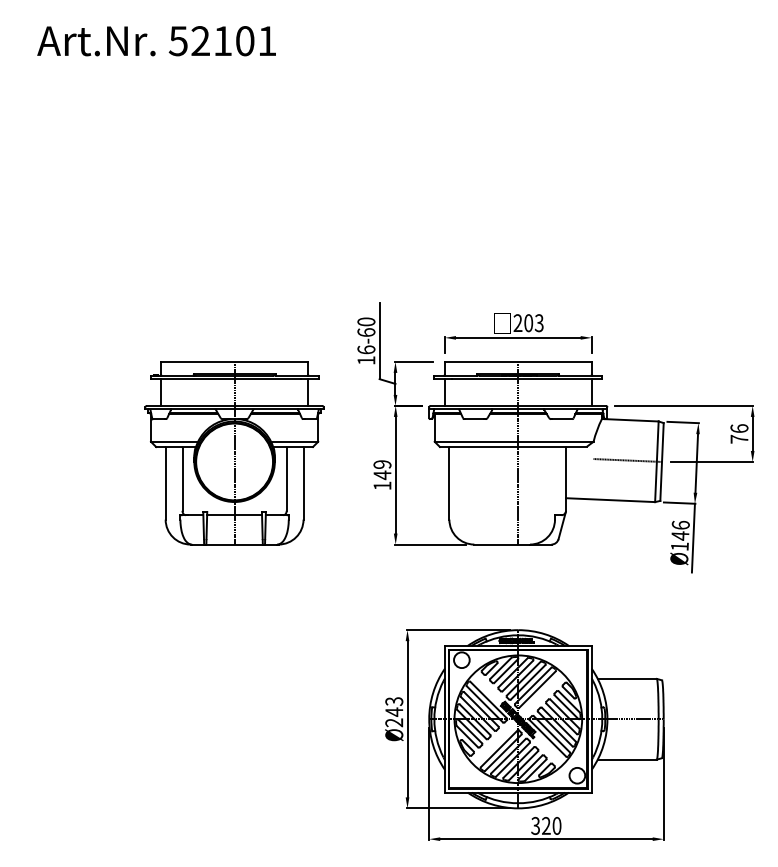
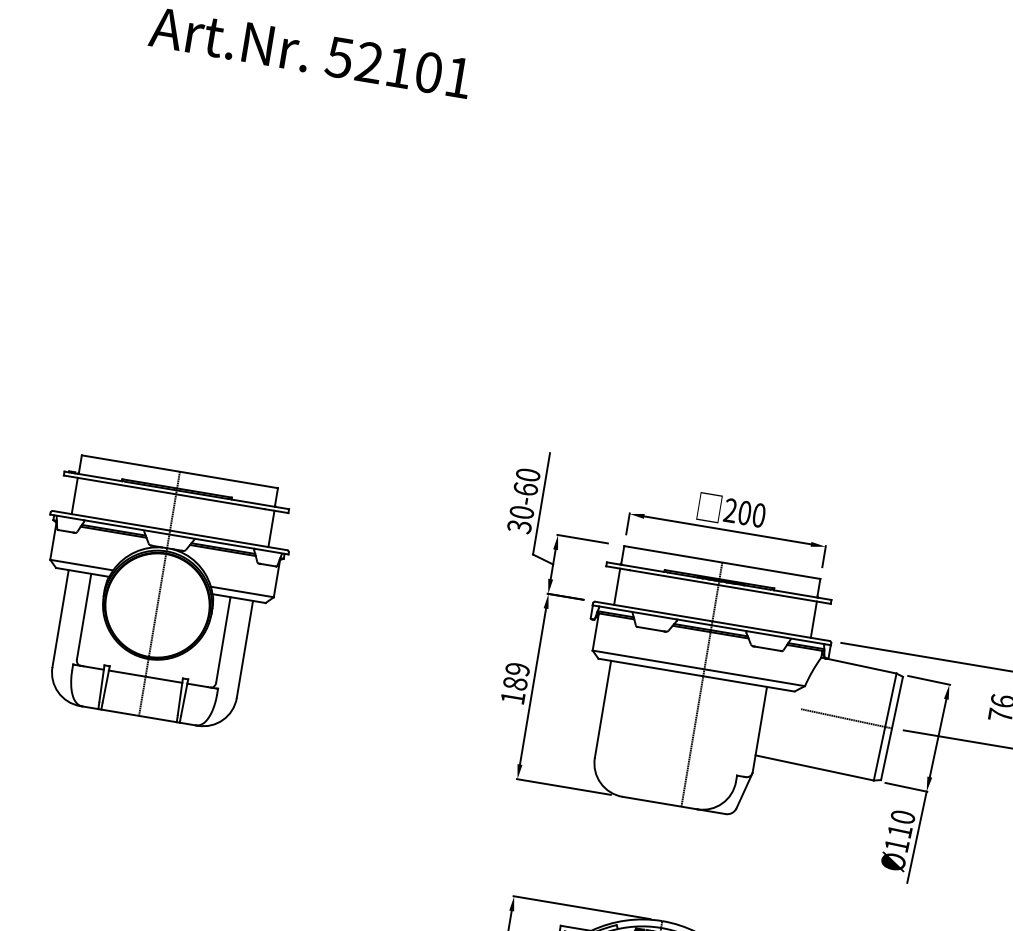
text: (538, 323) -> (757, 515), 203 -> 200
text: (366, 355) -> (520, 519), 16-60 -> 30-60
part: (234, 453) -> (159, 594), moved
text: (382, 475) -> (515, 683), 149 -> 189
text: (680, 530) -> (901, 824), Ø146 -> Ø110

